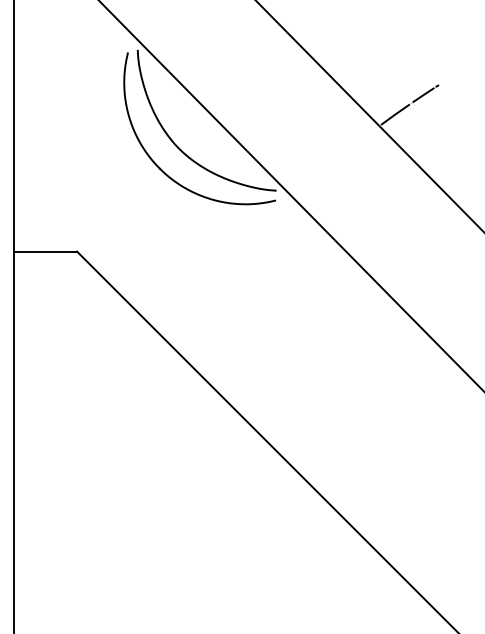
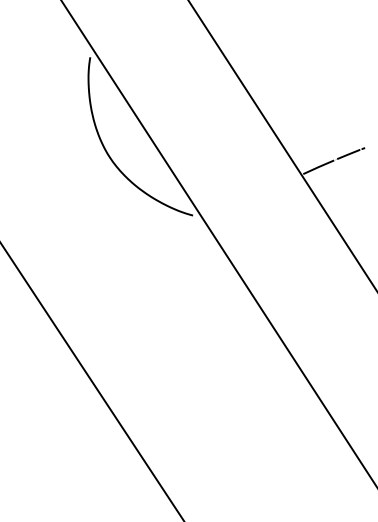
curve: (160, 167) -> (88, 171), removed

